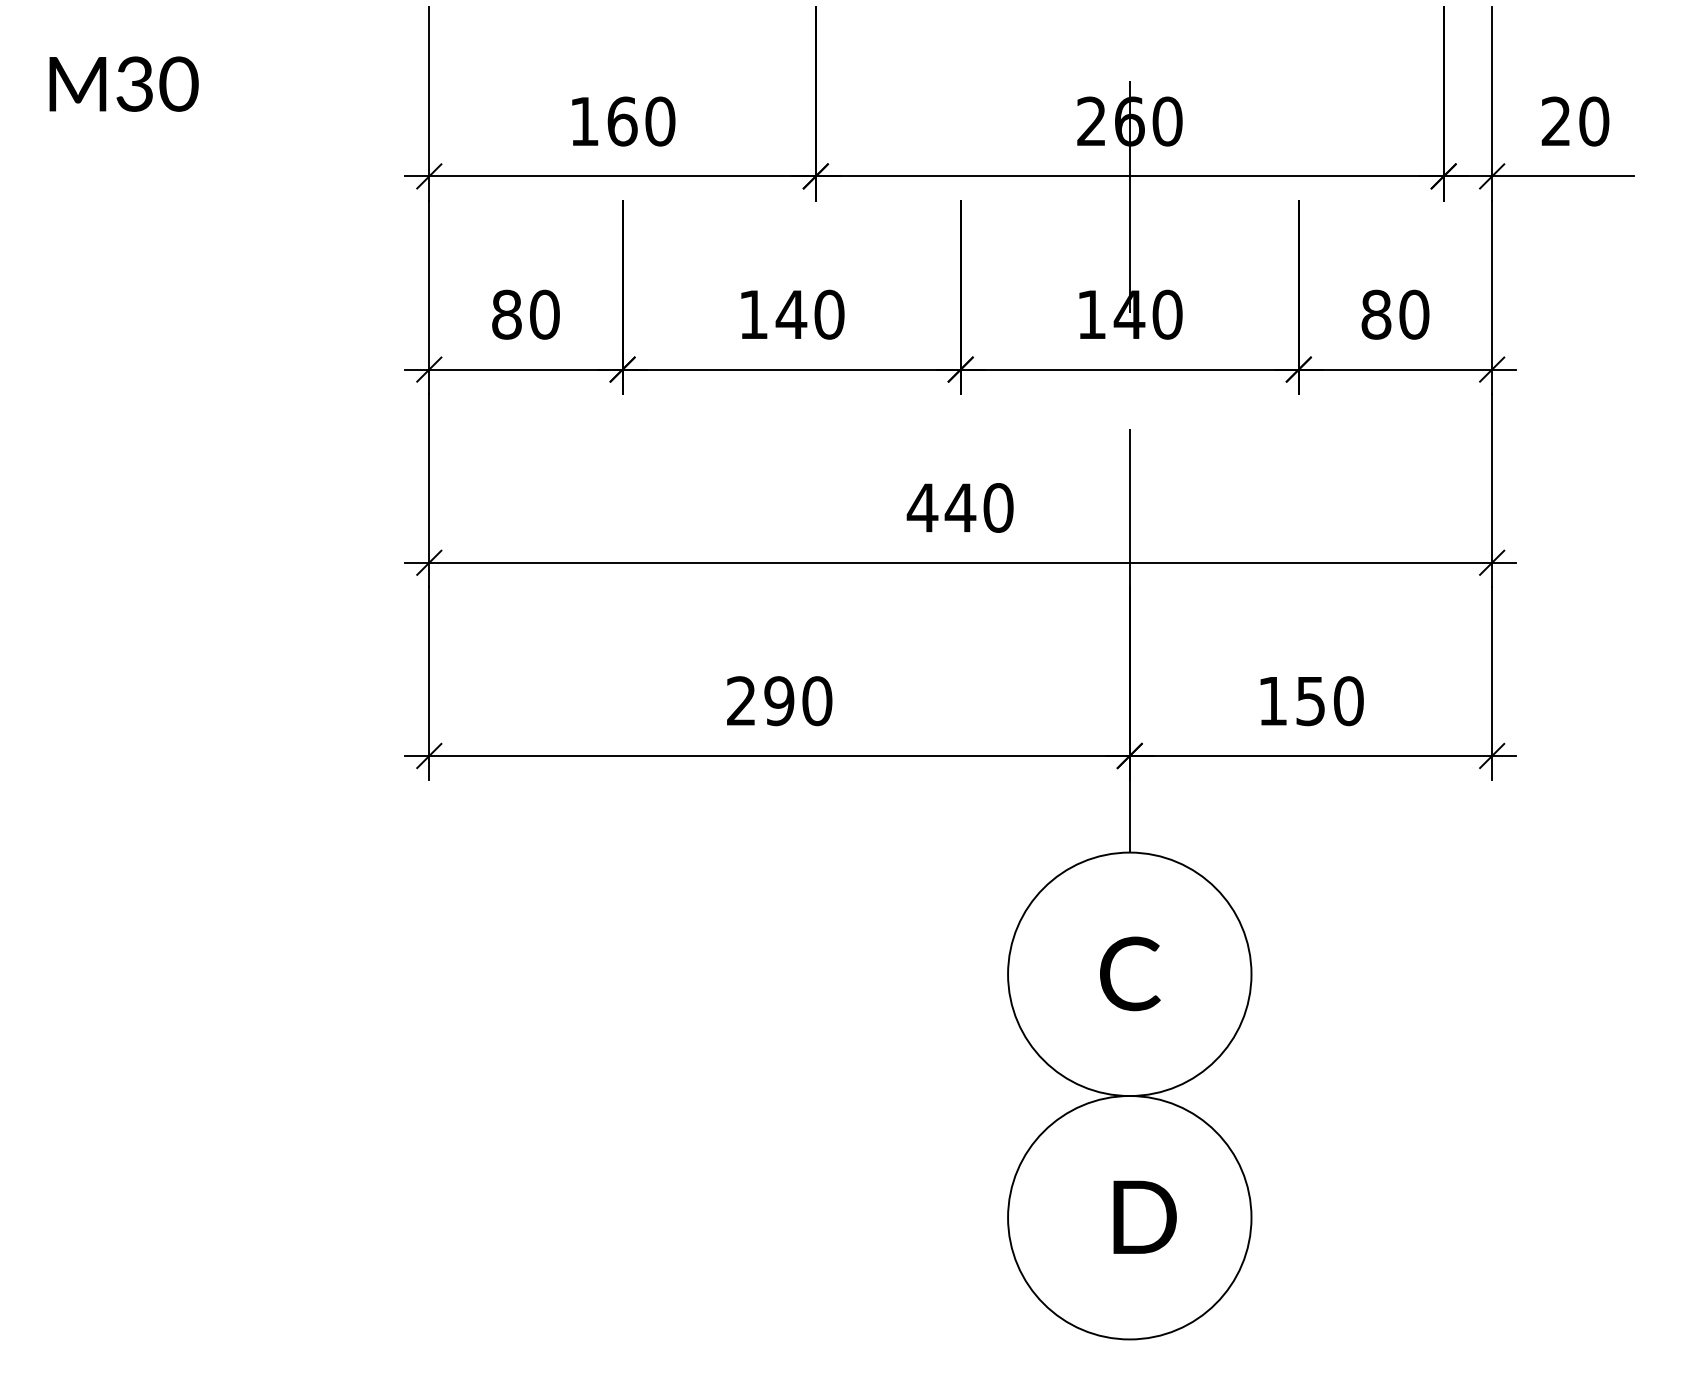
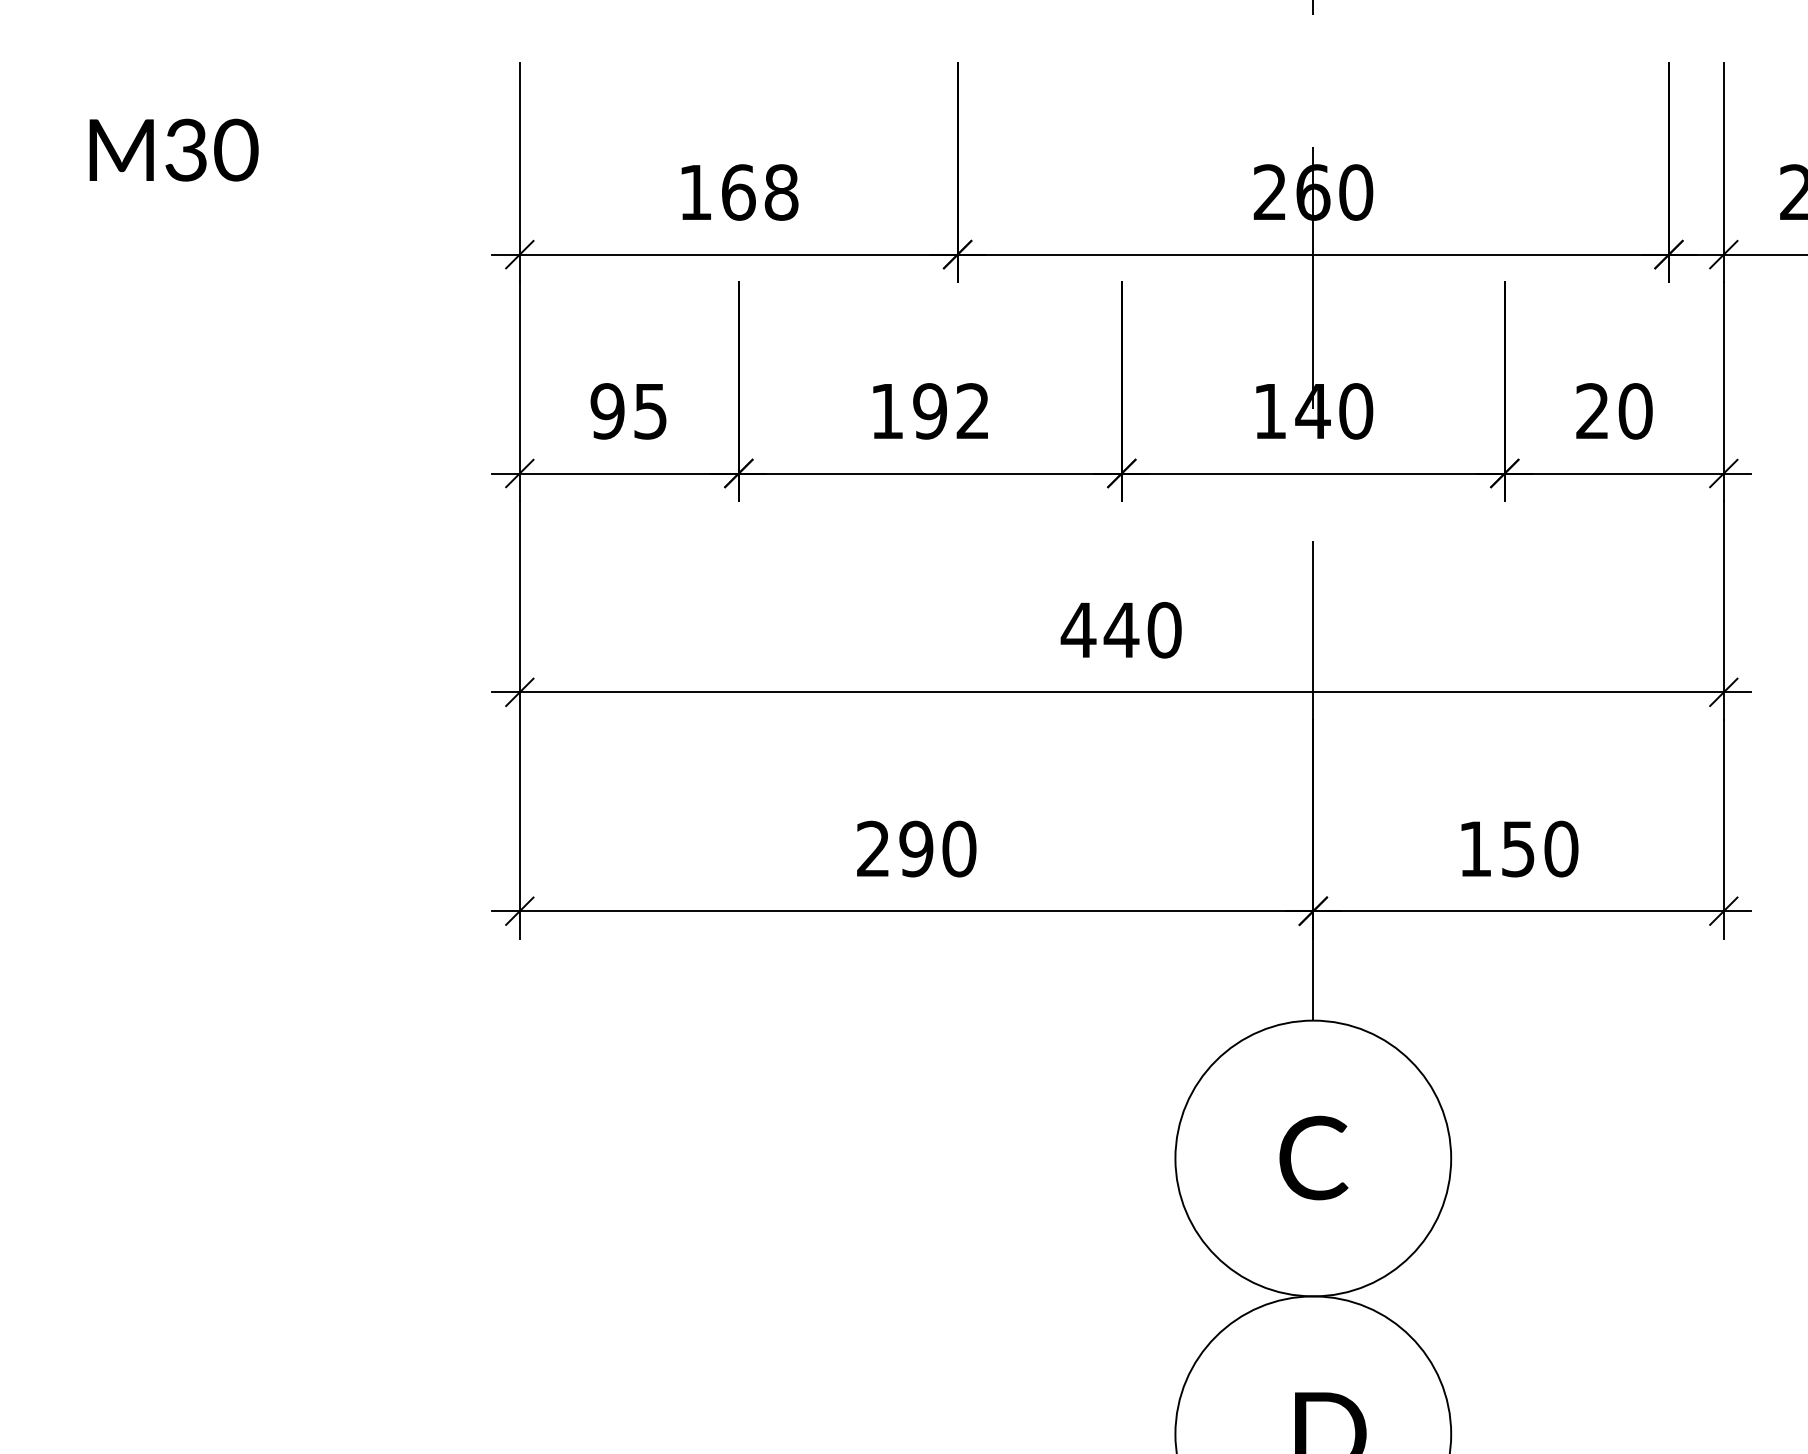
text: (660, 121) -> (781, 192), 160 -> 168
text: (525, 314) -> (628, 411), 80 -> 95
text: (809, 314) -> (950, 411), 140 -> 192
text: (1376, 314) -> (1592, 411), 80 -> 20

